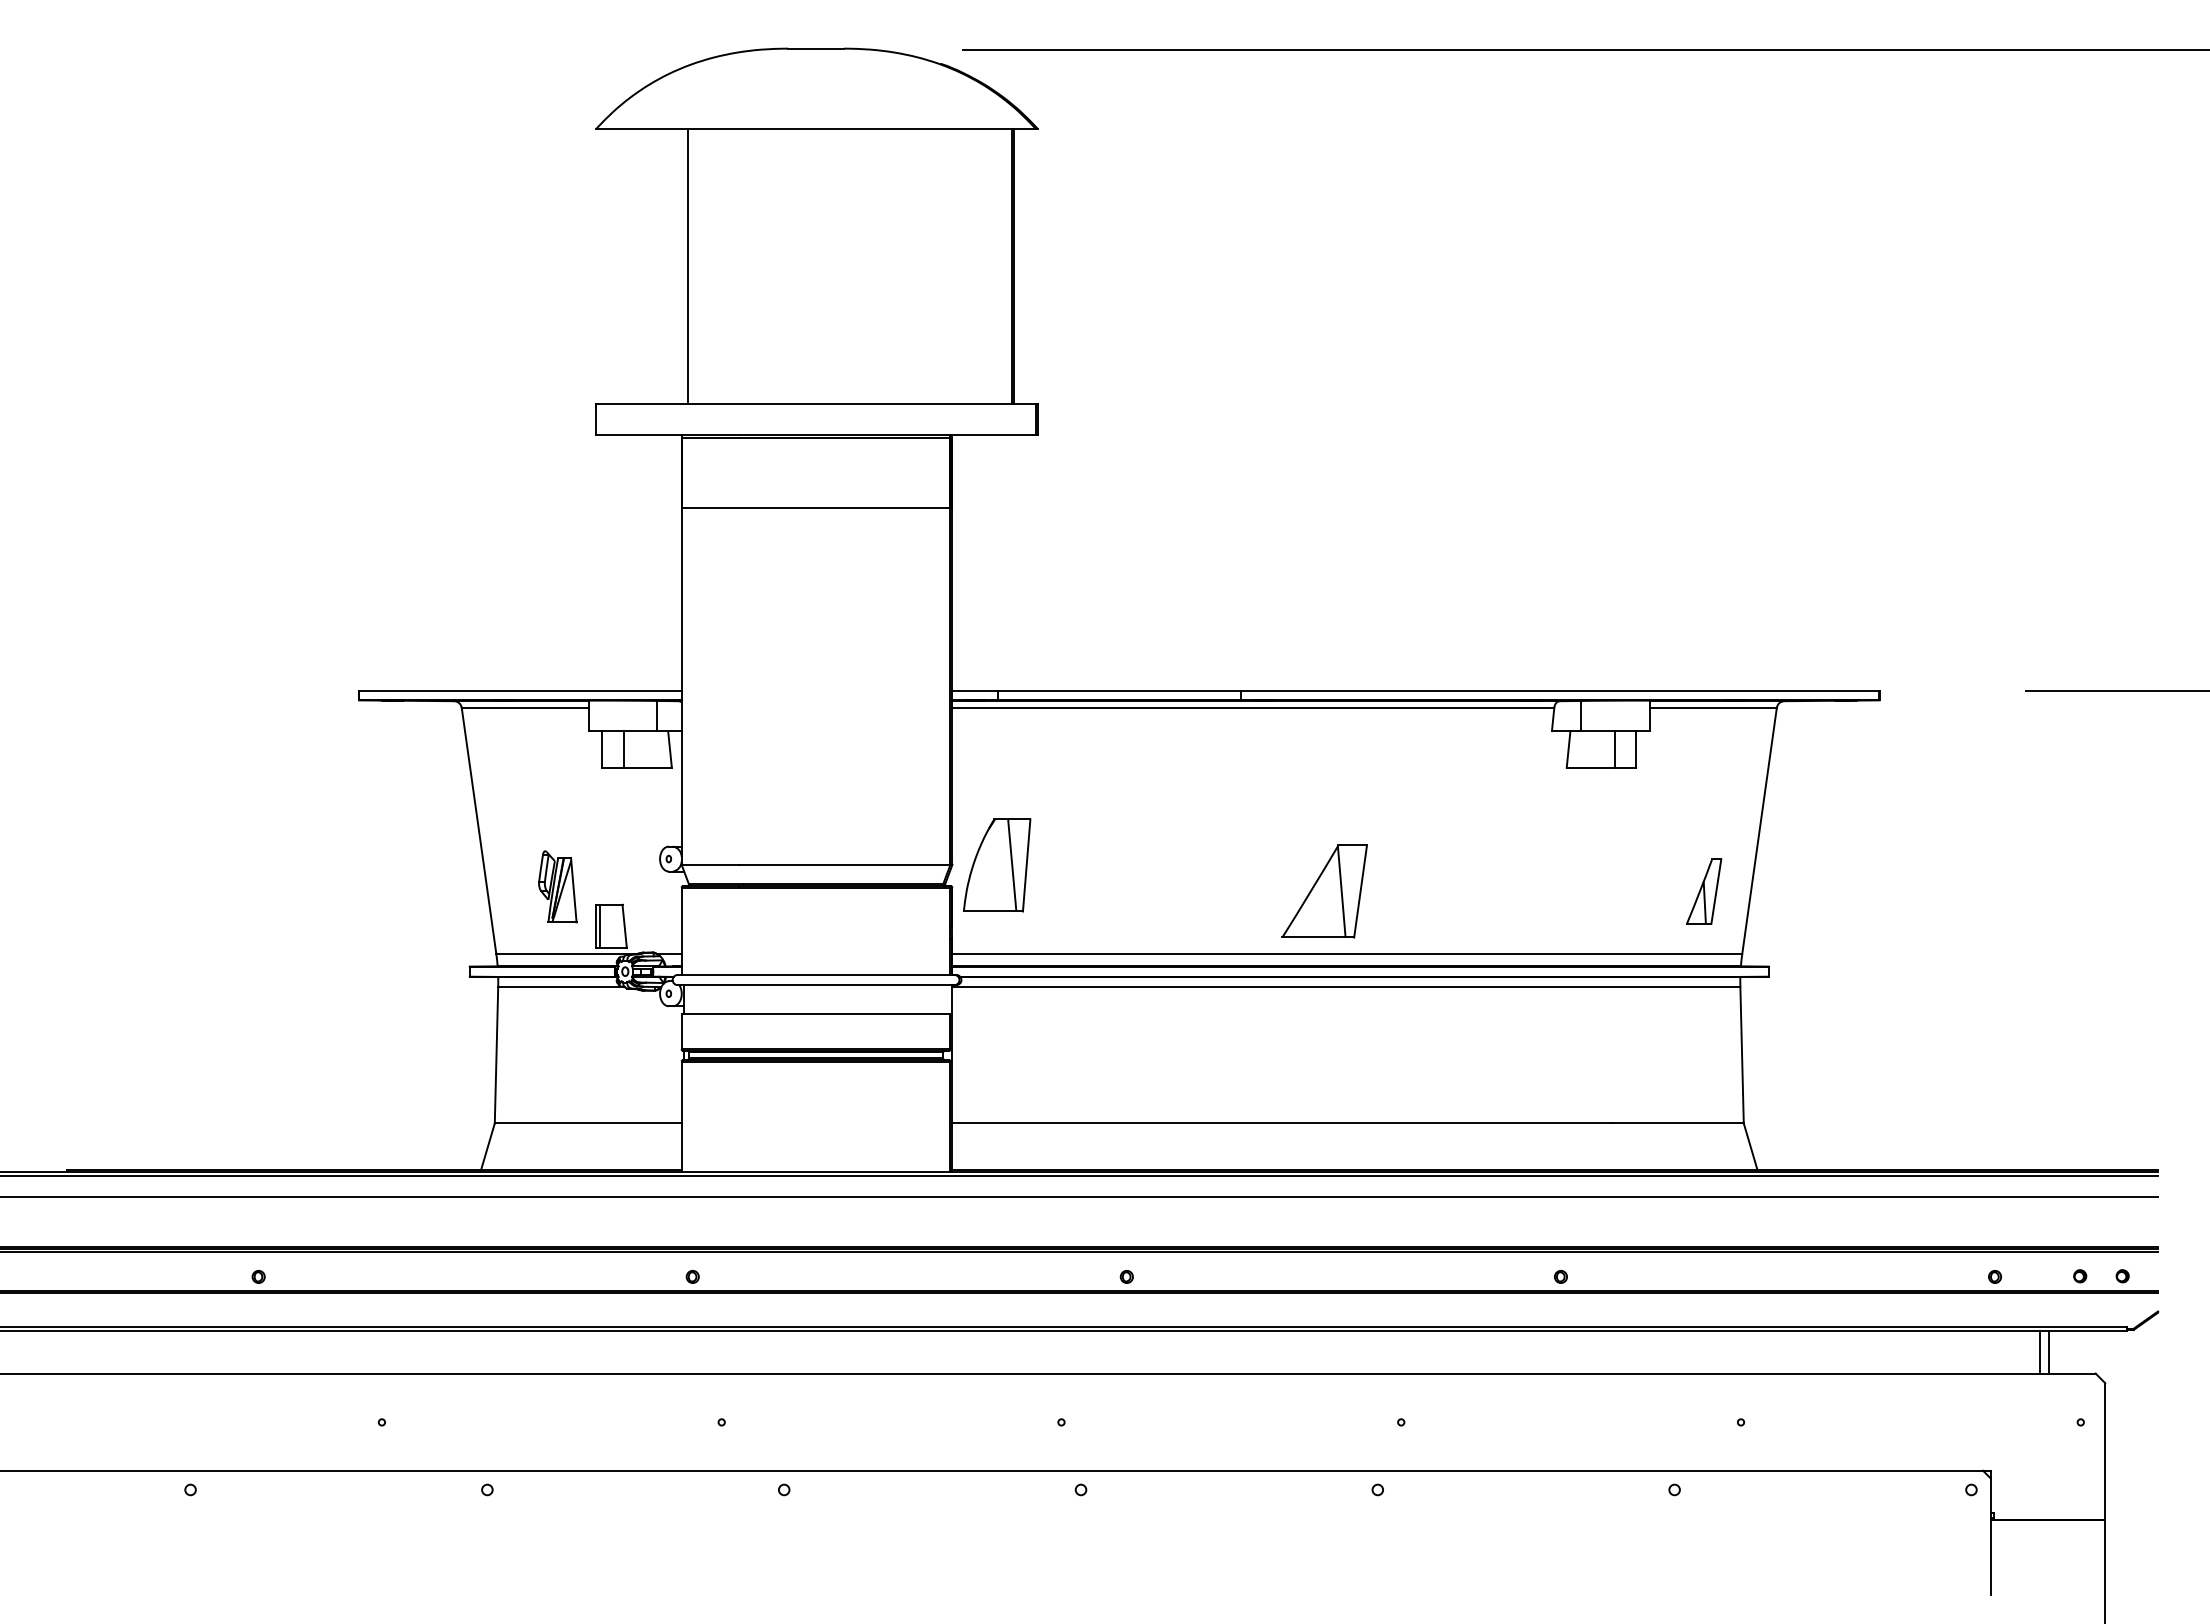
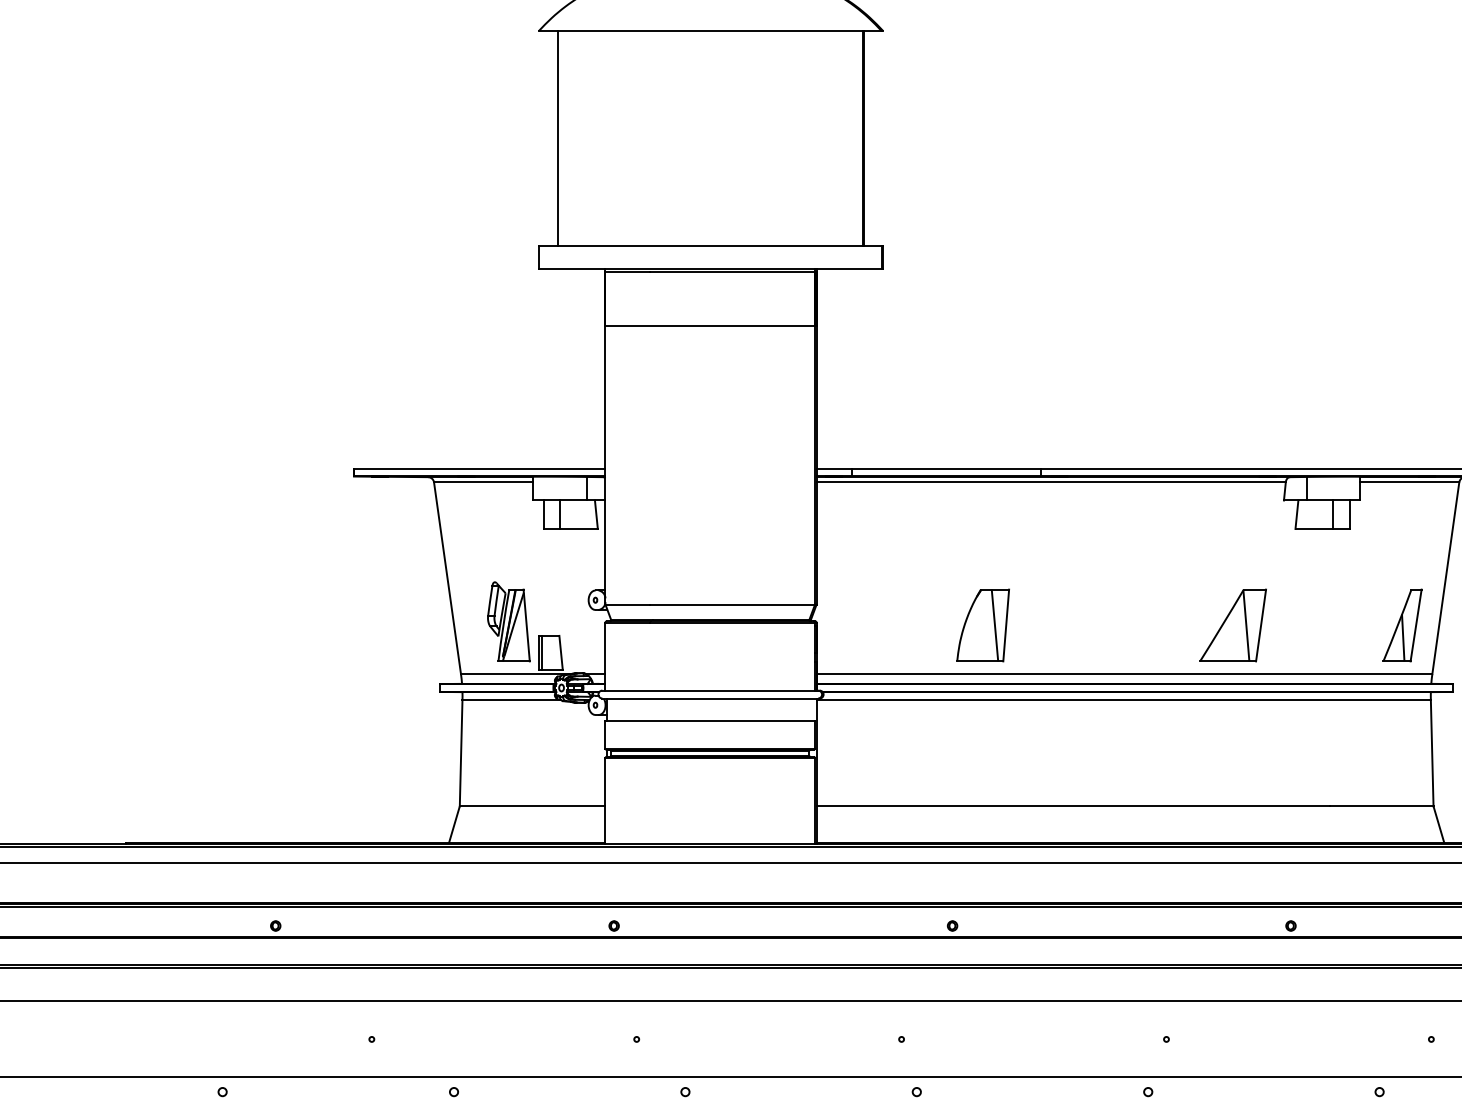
line: (687, 266) -> (557, 138), moved
part: (997, 865) -> (983, 625), moved
part: (557, 886) -> (508, 621), size x1.43
part: (1324, 891) -> (1232, 625), moved
part: (1704, 891) -> (1402, 625), size x1.43

